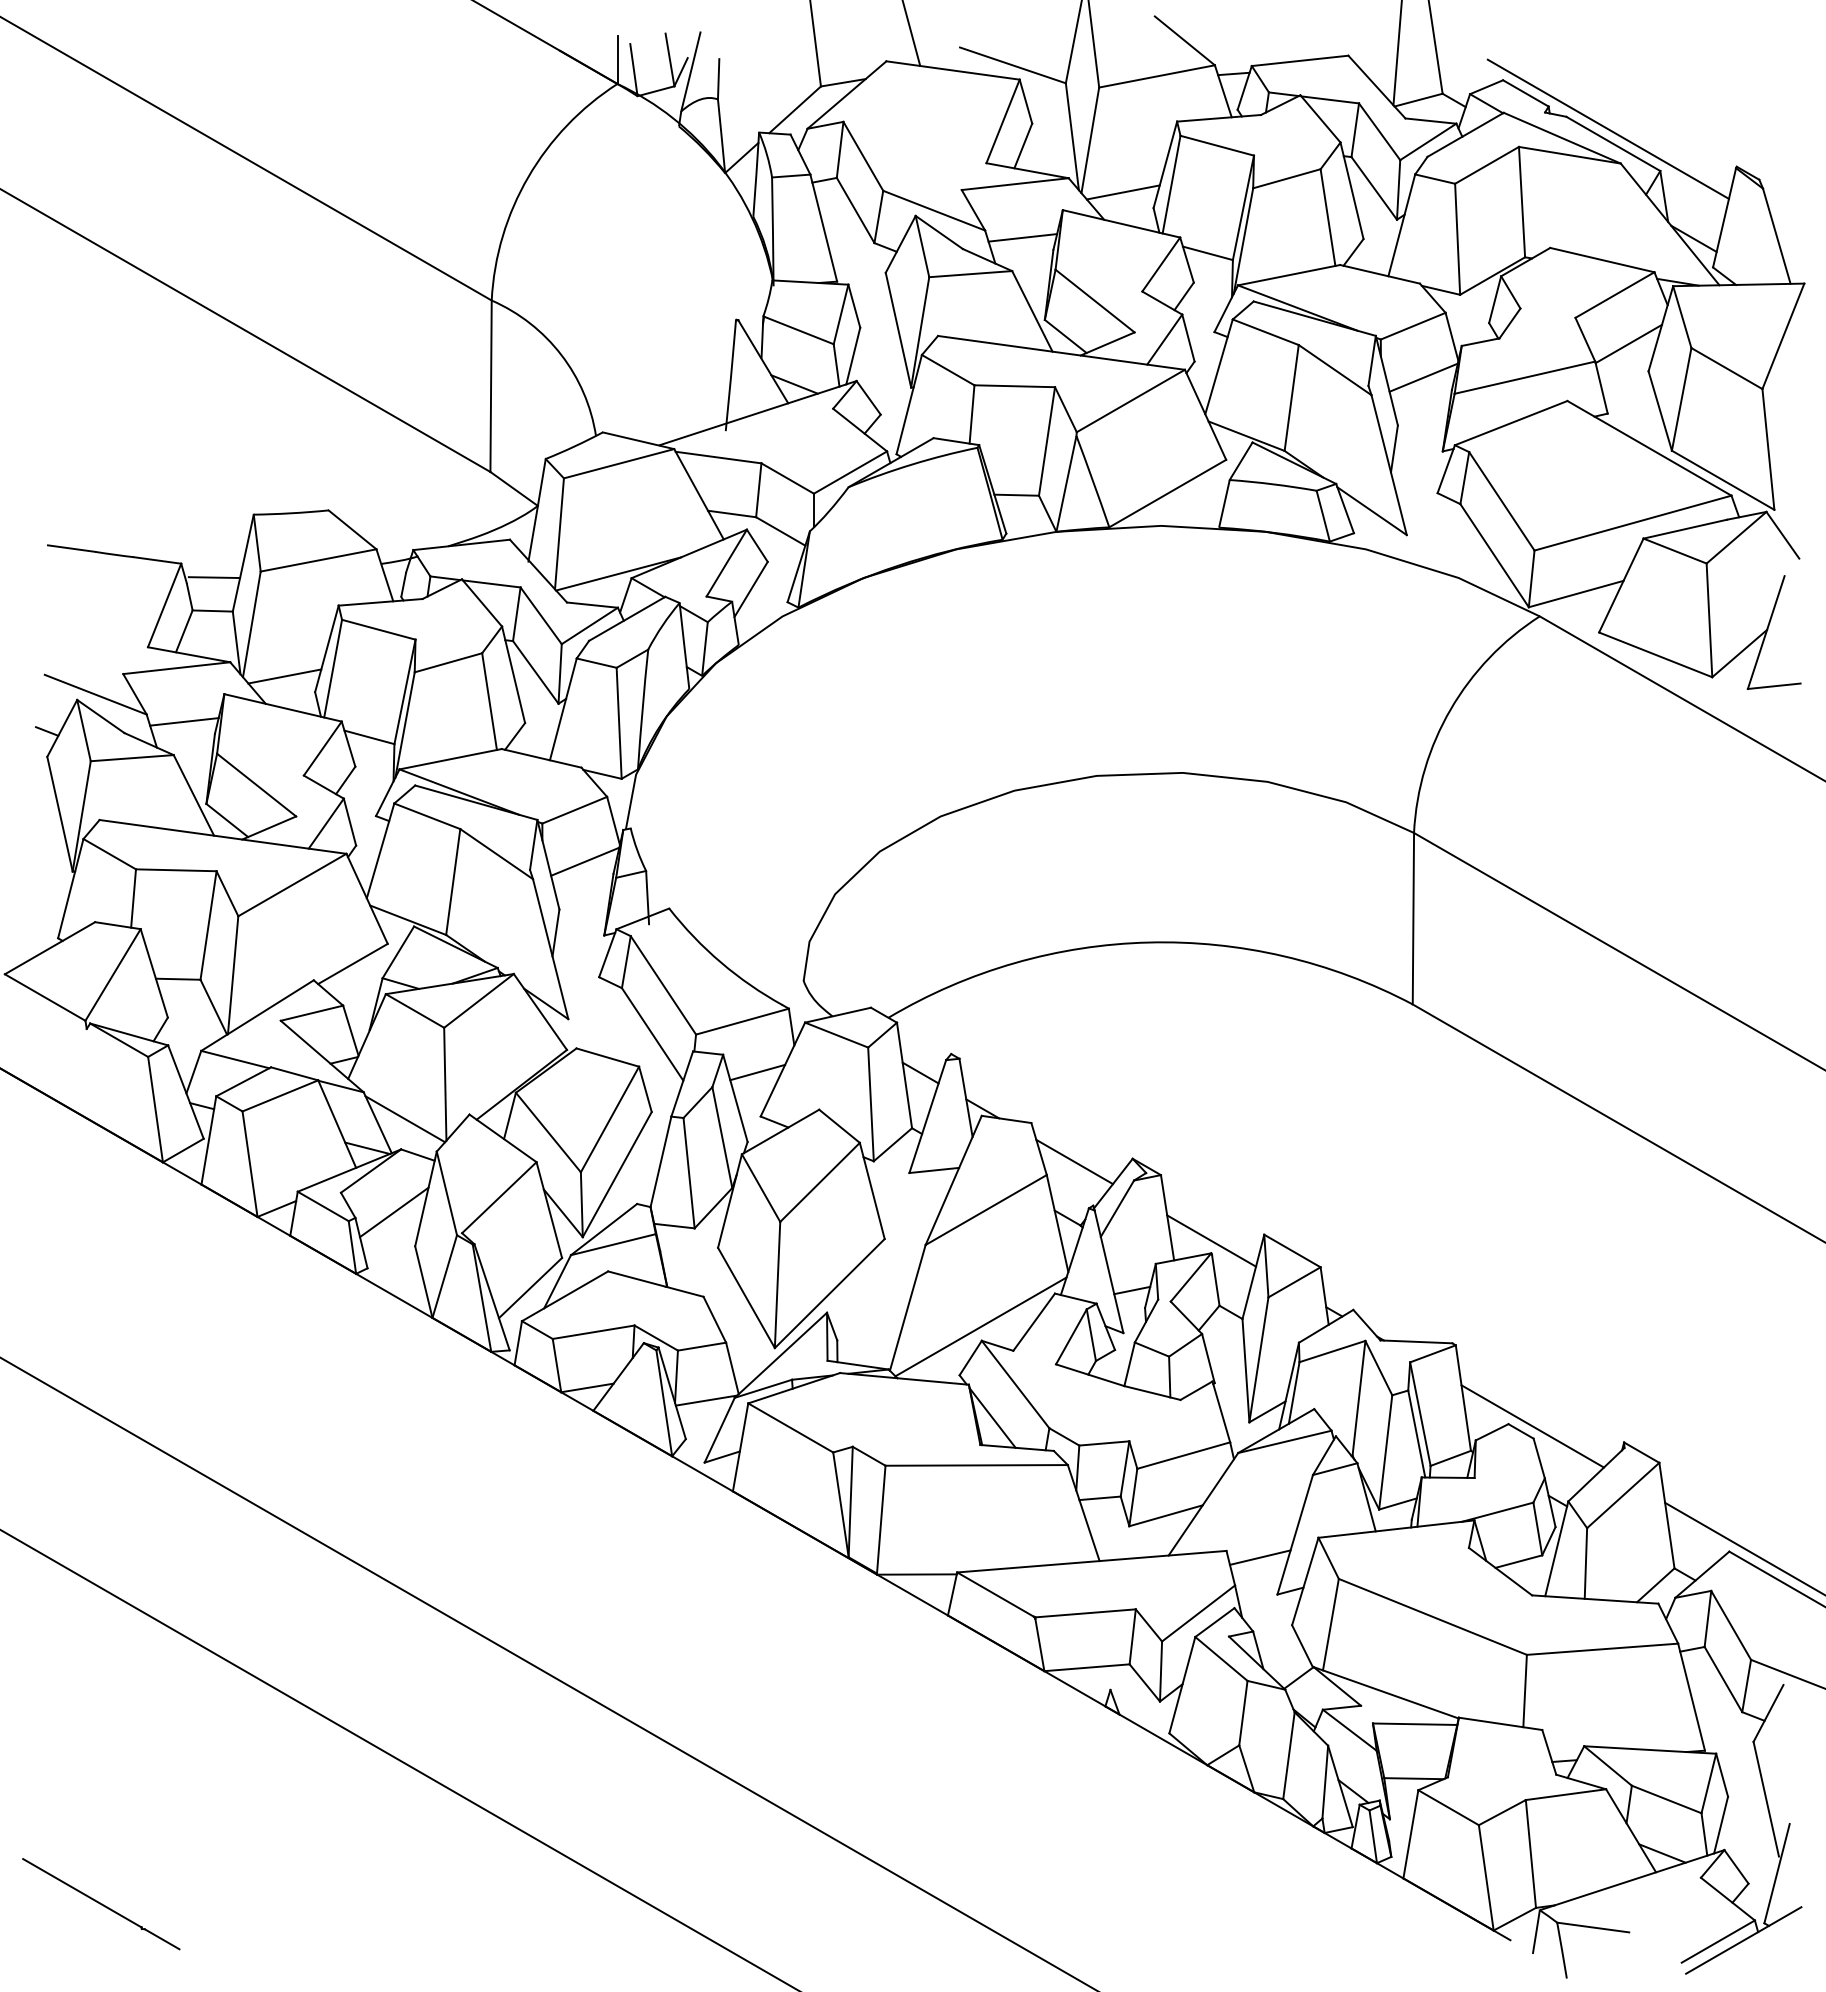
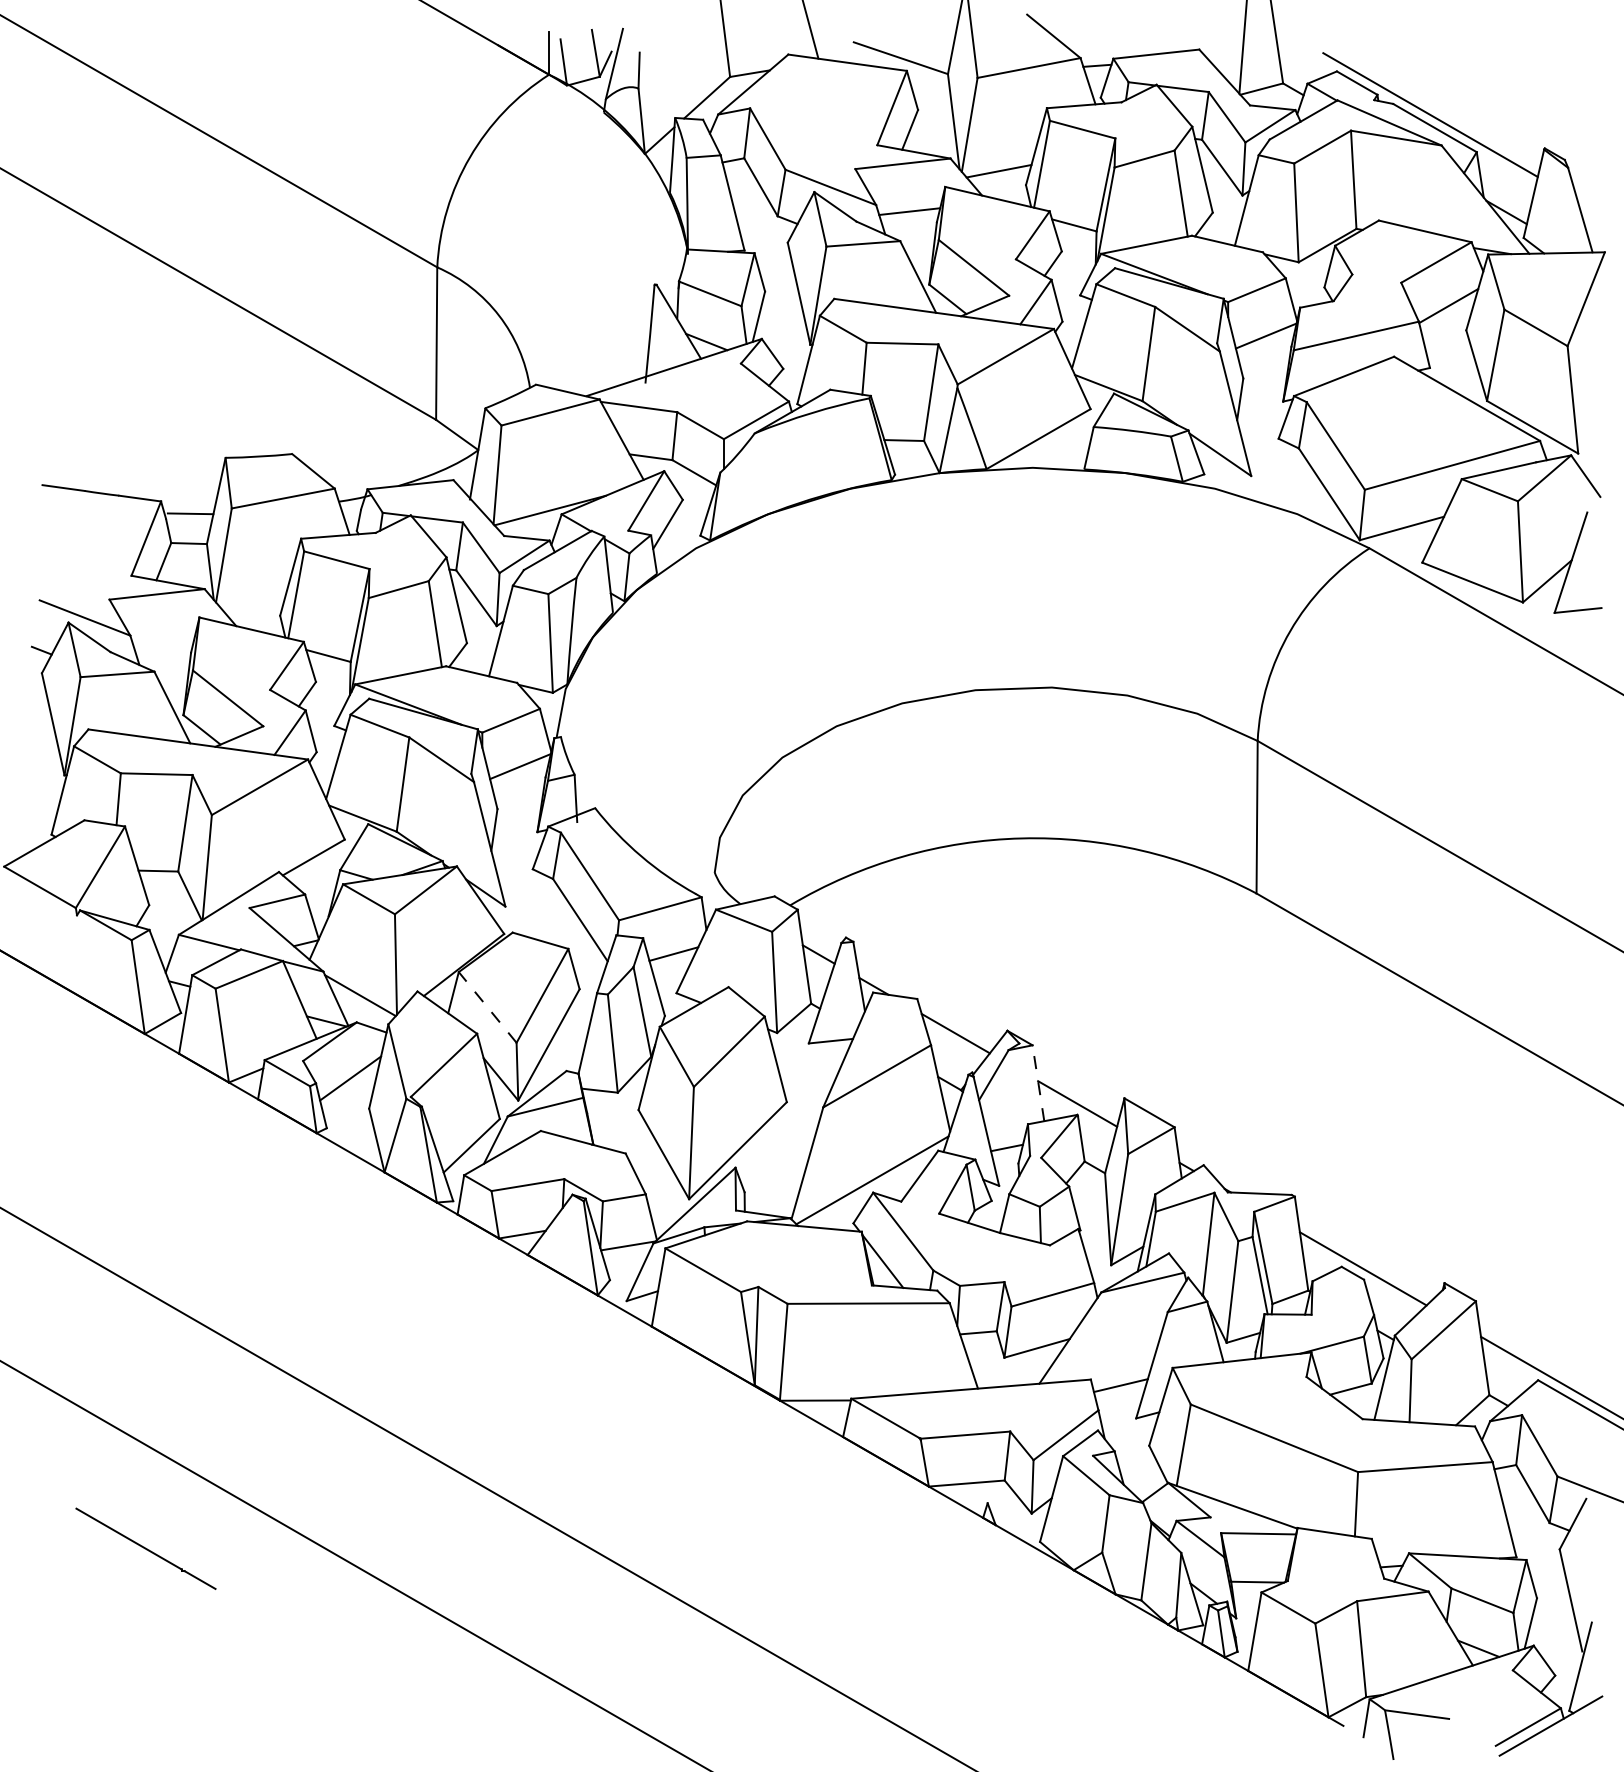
line: (284, 676) -> (252, 601), removed
line: (183, 721) -> (163, 641), removed
line: (548, 1132) -> (487, 1007), solid -> dashed
line: (1167, 1216) -> (1038, 1082), solid -> dashed
line: (100, 1903) -> (145, 1548), moved

